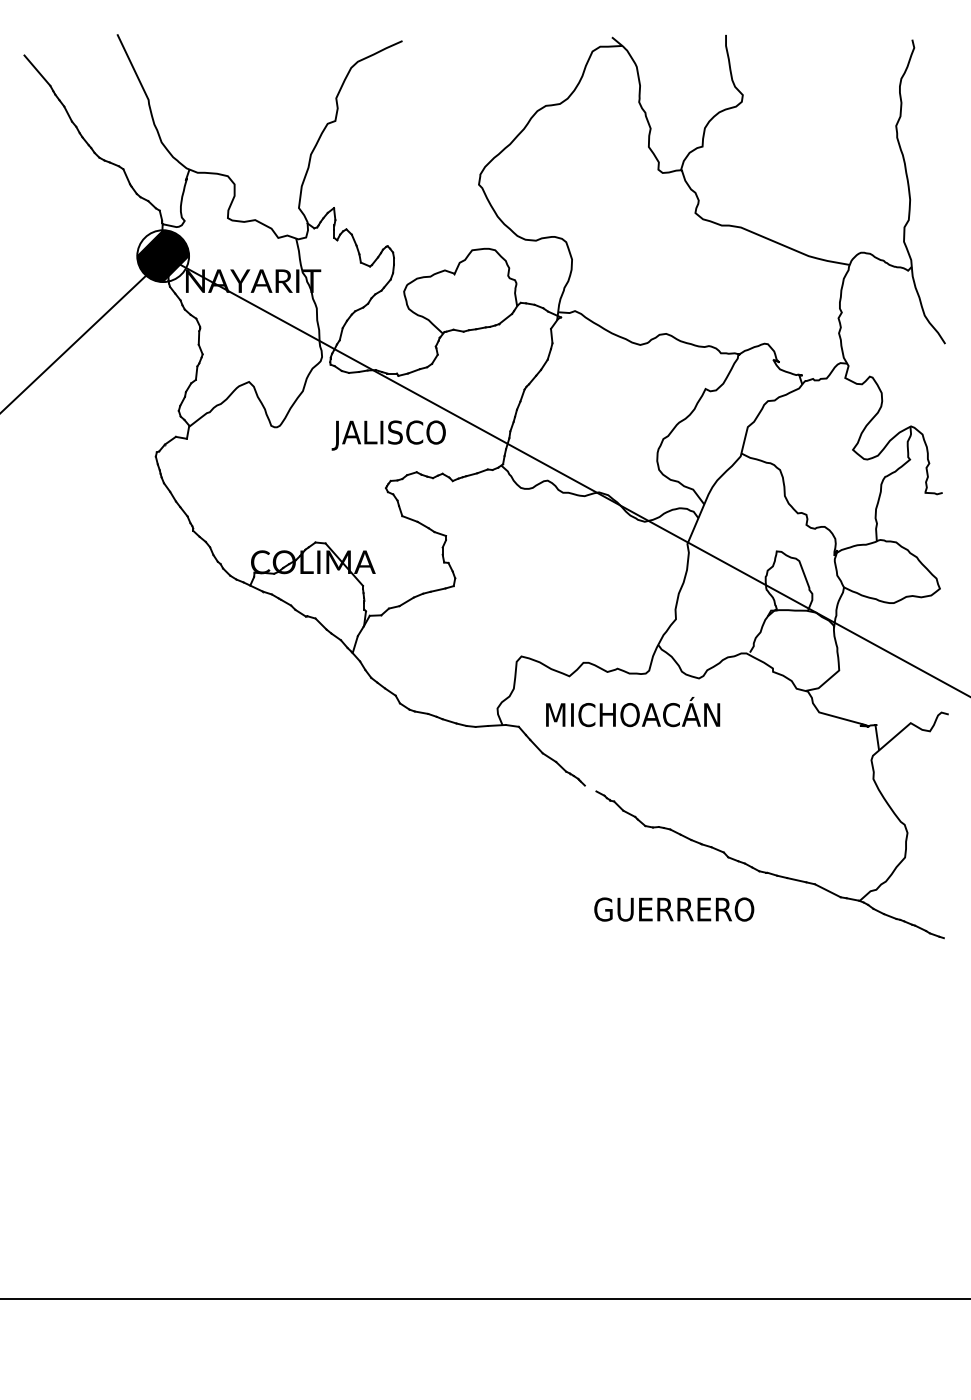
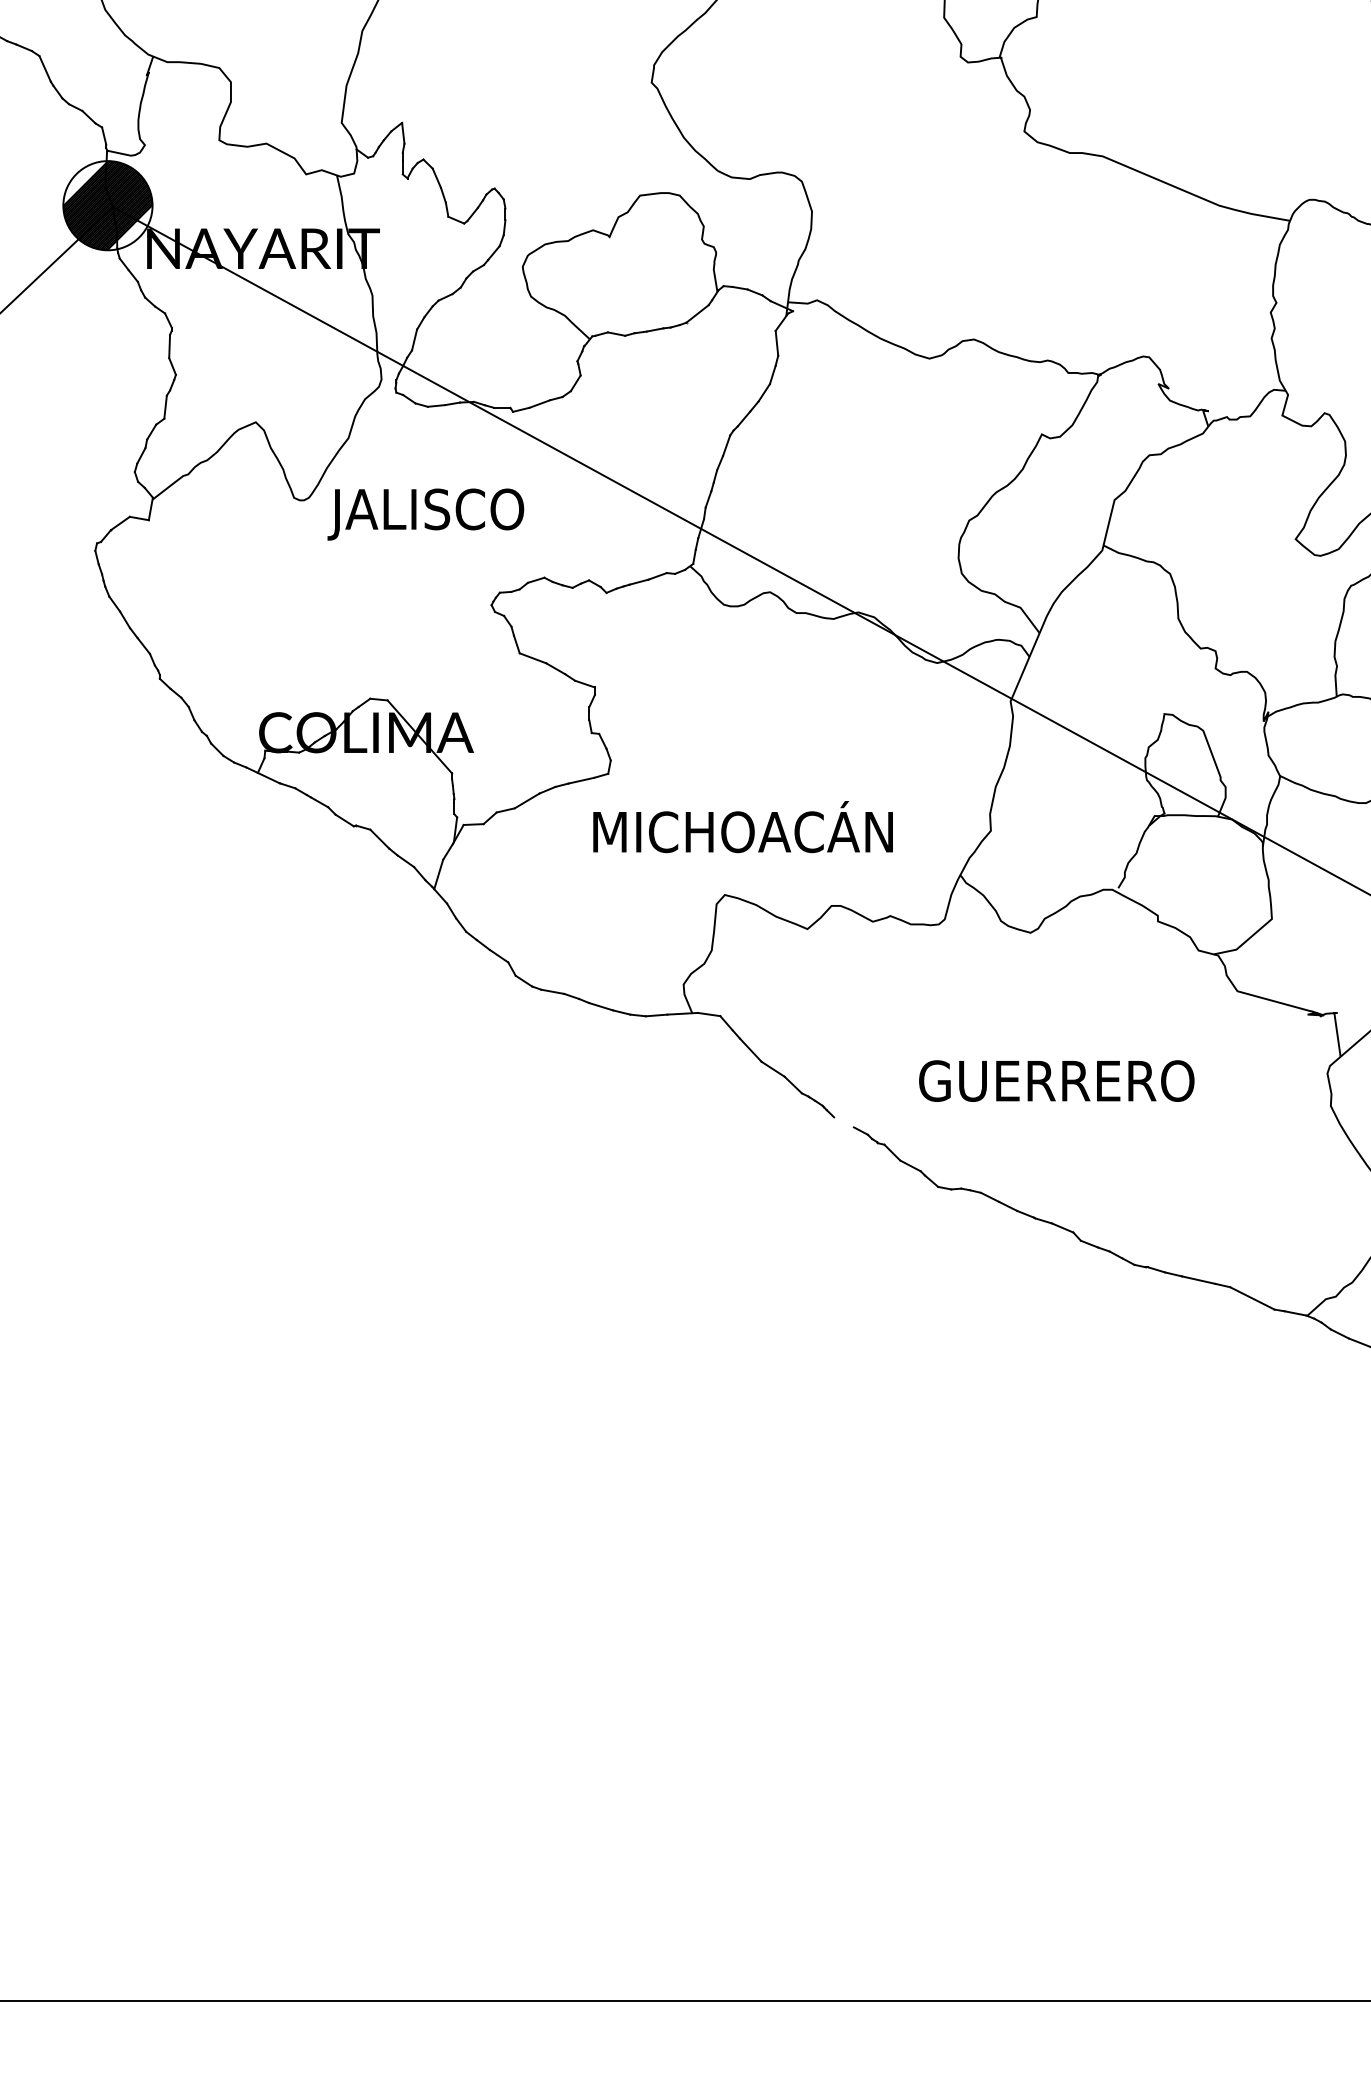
text: (388, 435) -> (425, 514), moved
text: (633, 712) -> (743, 827), moved
text: (674, 909) -> (1057, 1080), moved

